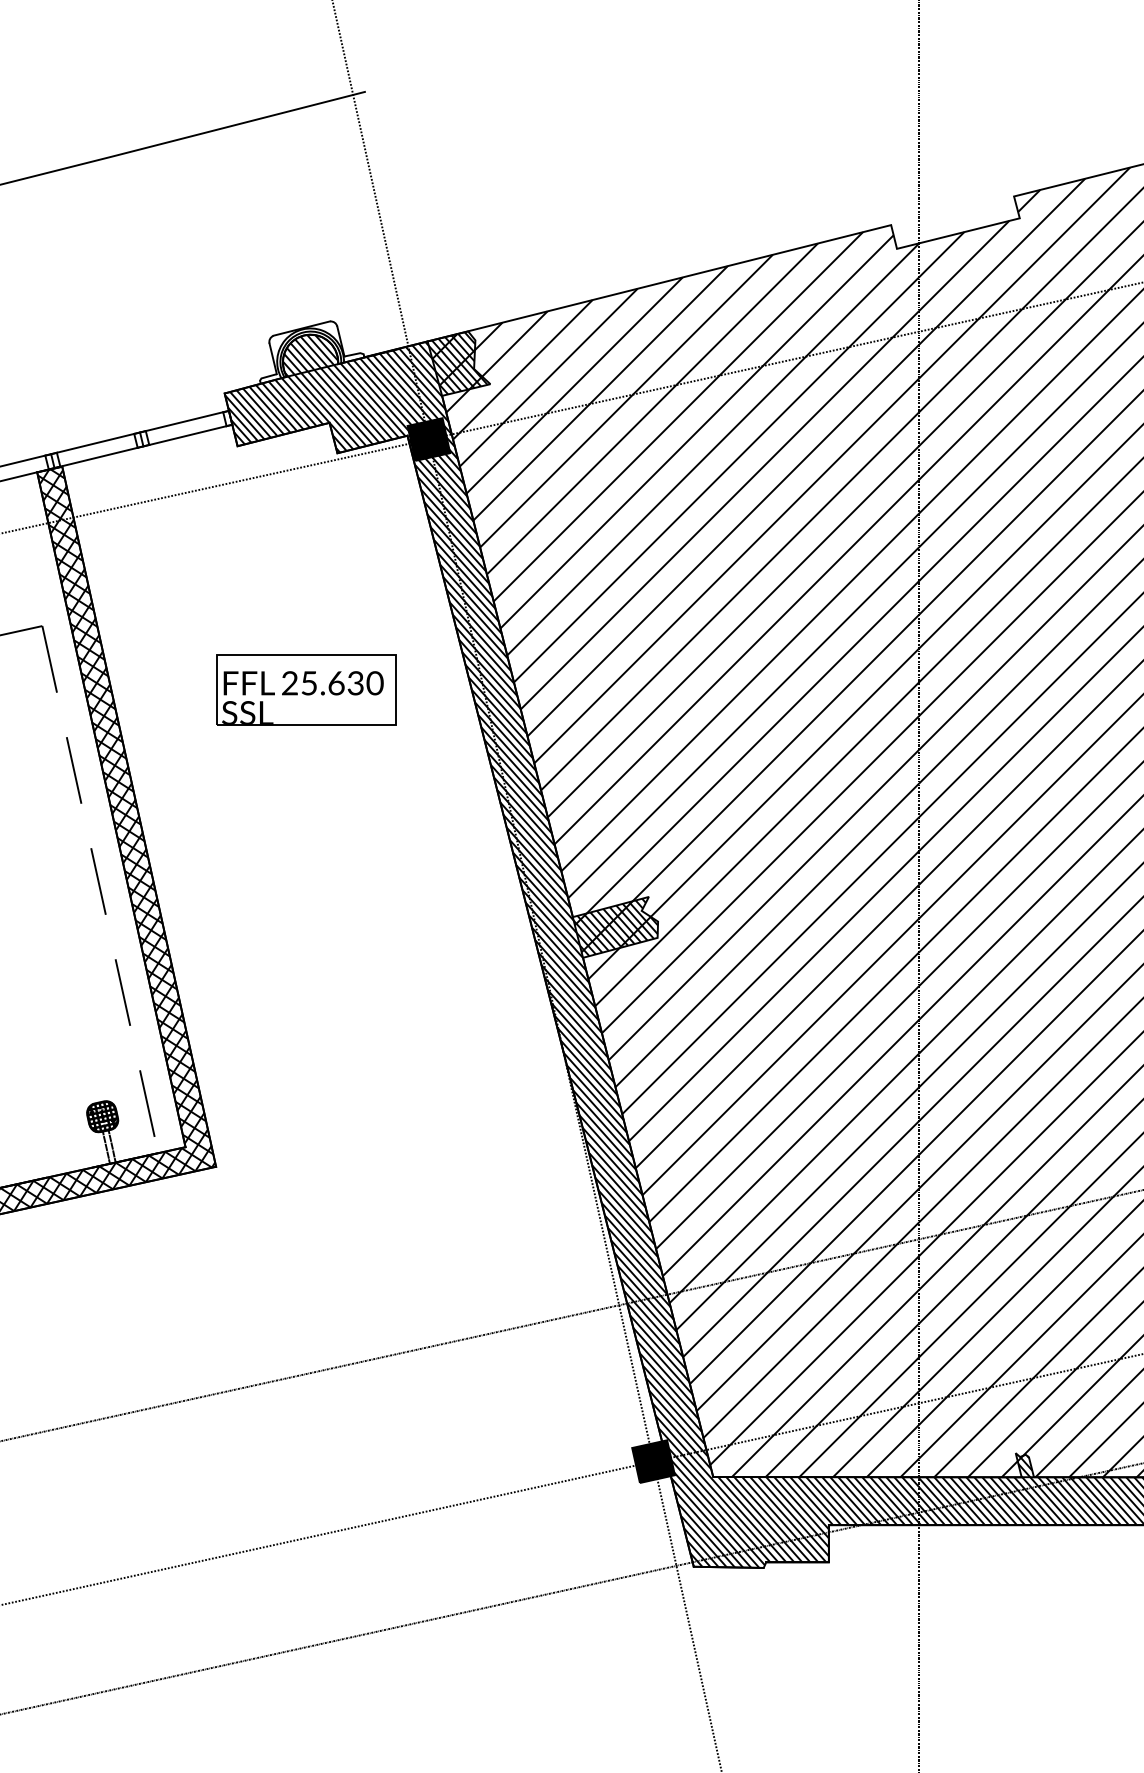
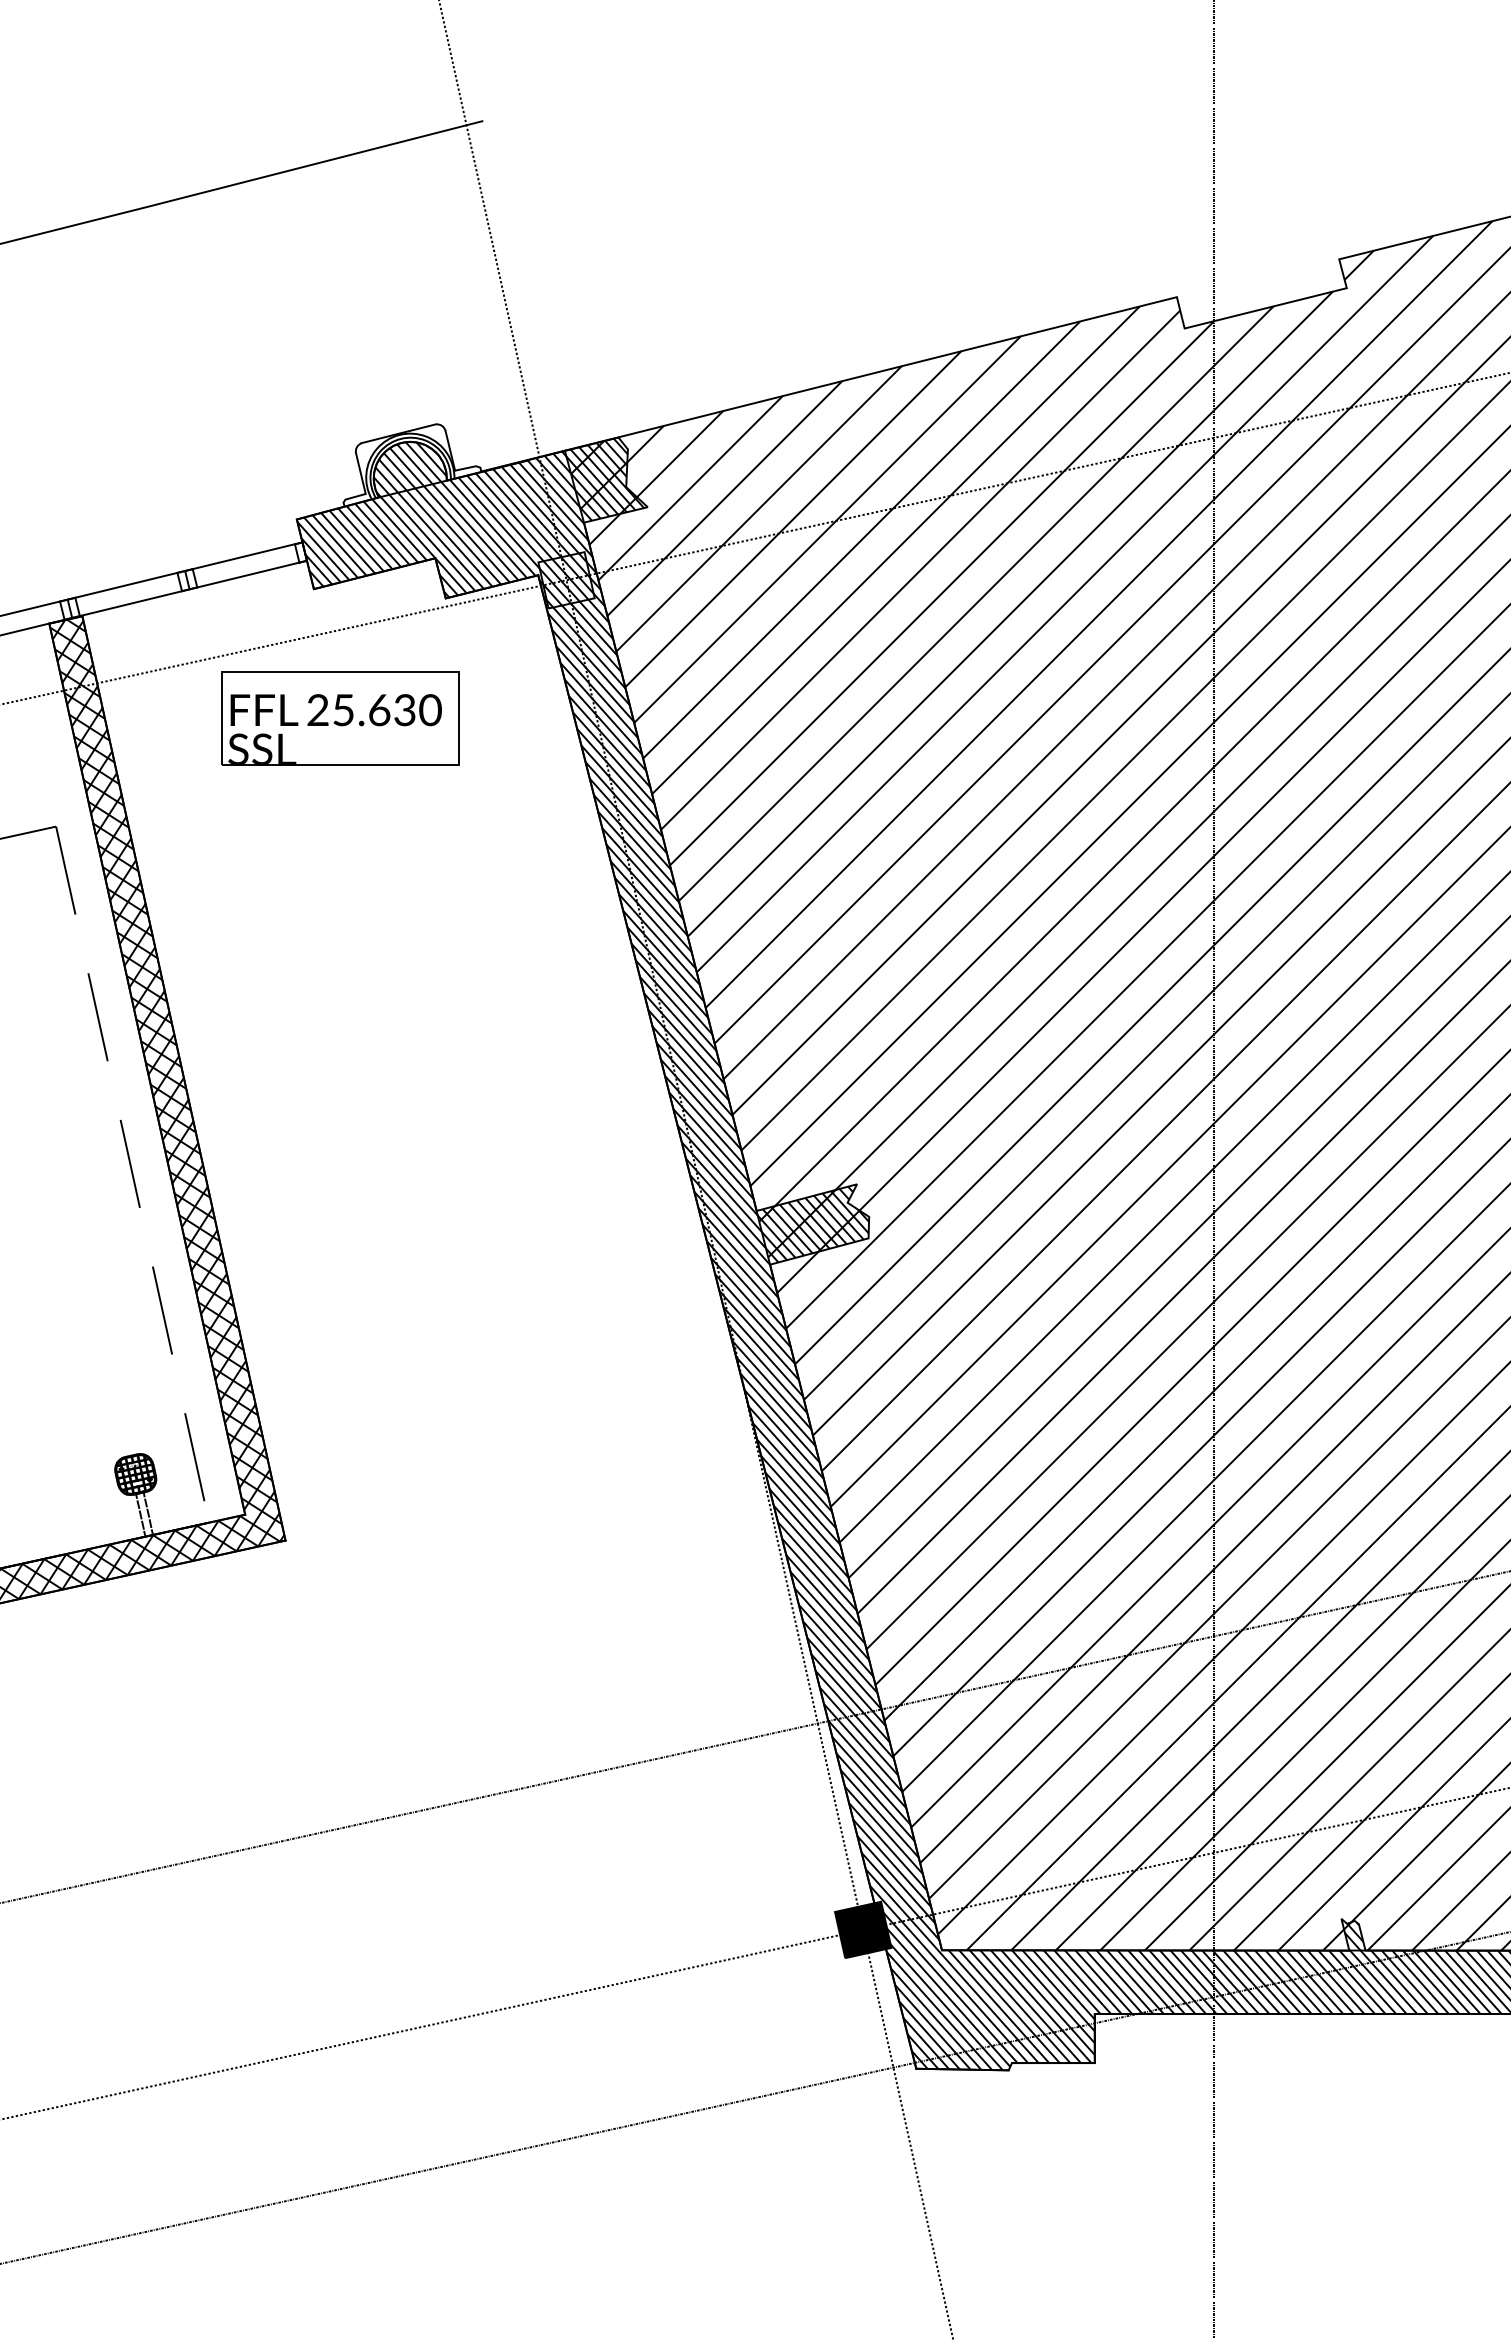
fill: (428, 439) -> (566, 580), removed
part: (306, 689) -> (340, 718), moved

